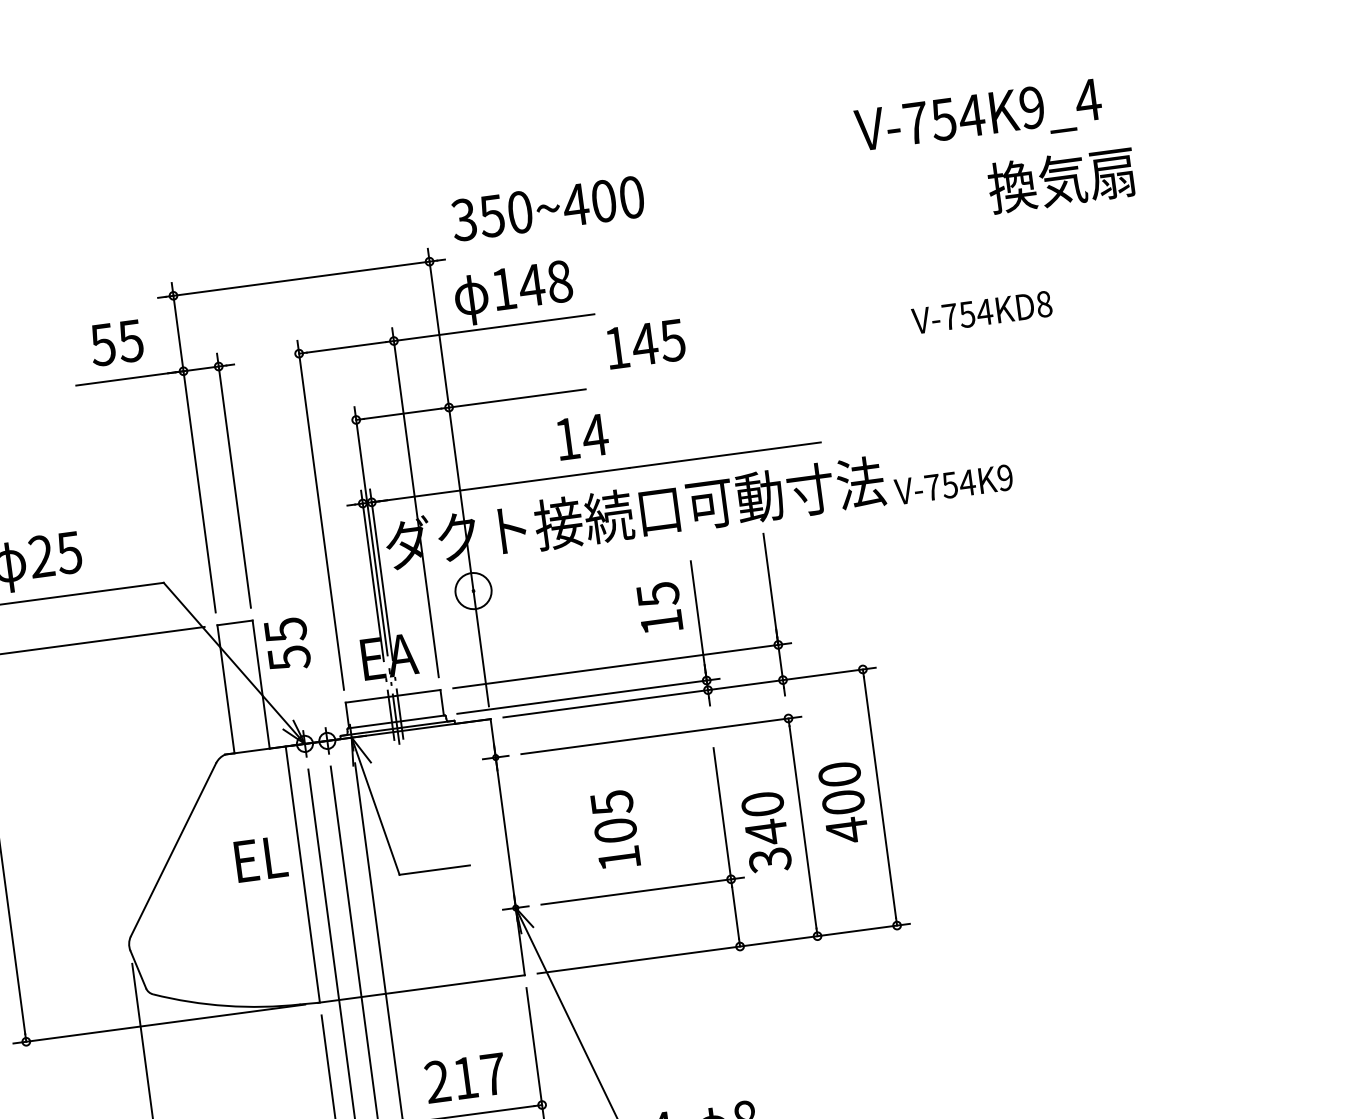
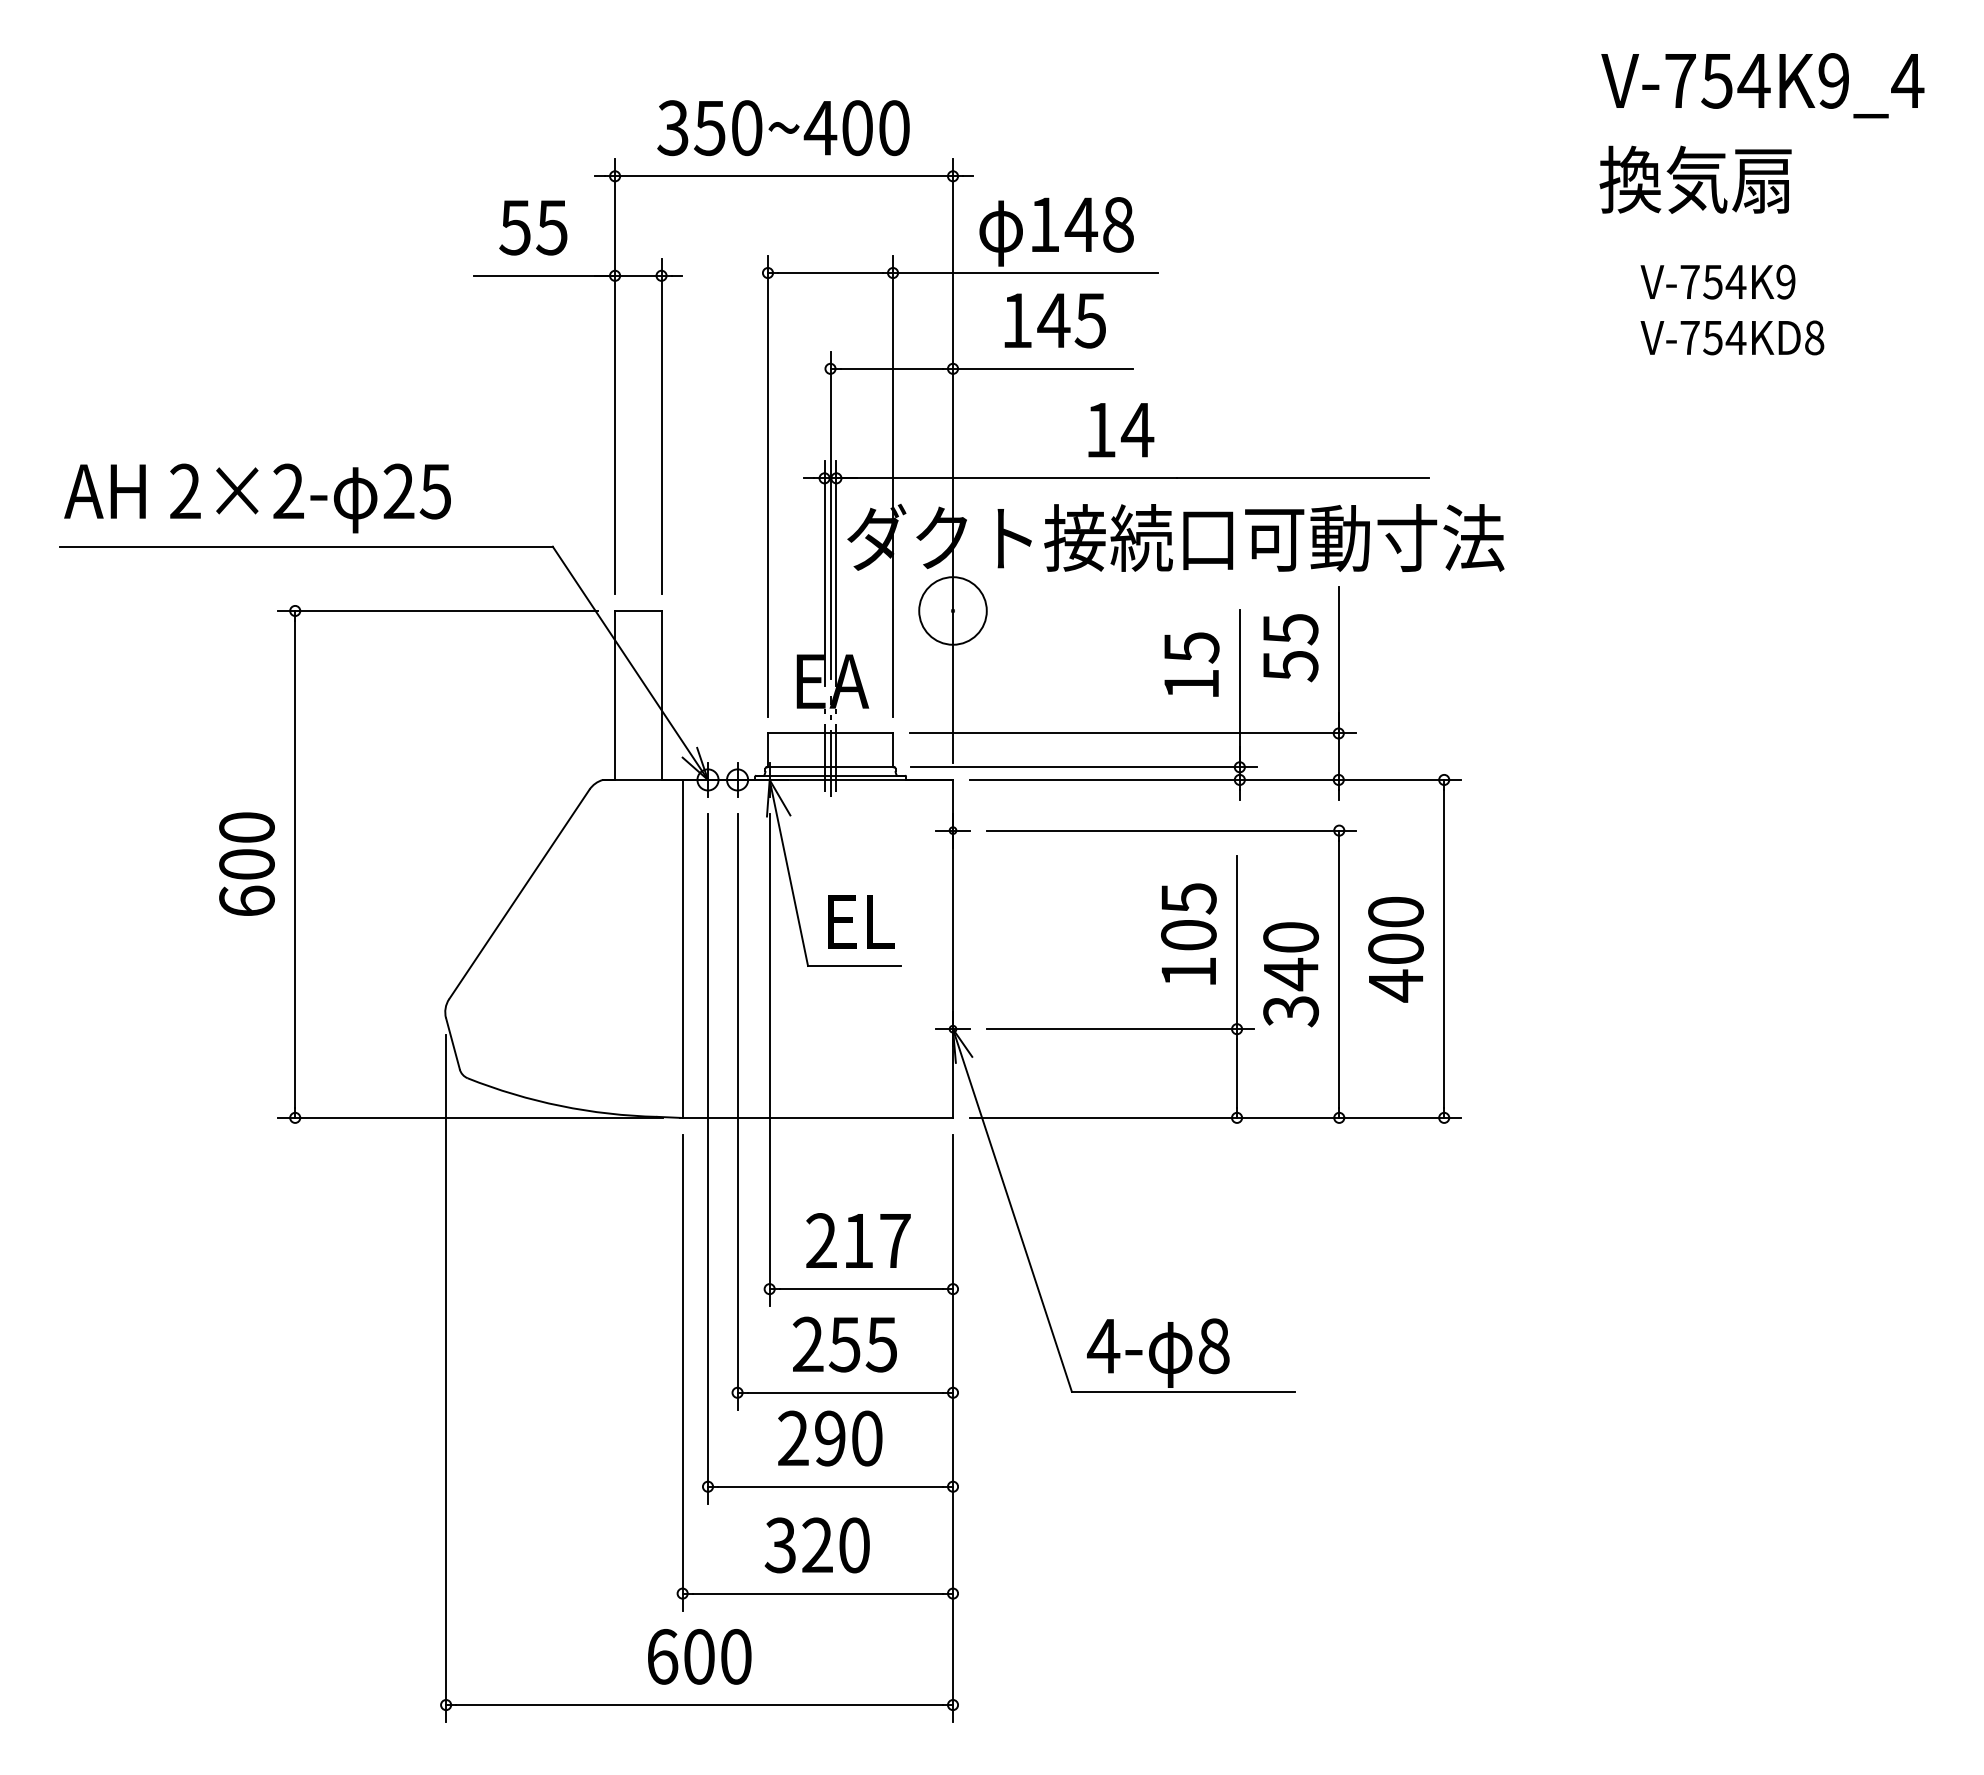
text: (978, 118) -> (1762, 85), moved
text: (1061, 179) -> (1695, 179), moved
text: (547, 208) -> (783, 128), moved
text: (982, 312) -> (1732, 337), moved
text: (645, 344) -> (1054, 320), moved
text: (953, 484) -> (1717, 281), moved
circle: (473, 590) -> (952, 610), size x1.43
text: (287, 644) -> (1290, 648), moved
text: (615, 829) -> (1188, 933), moved
text: (261, 858) -> (861, 921), moved

